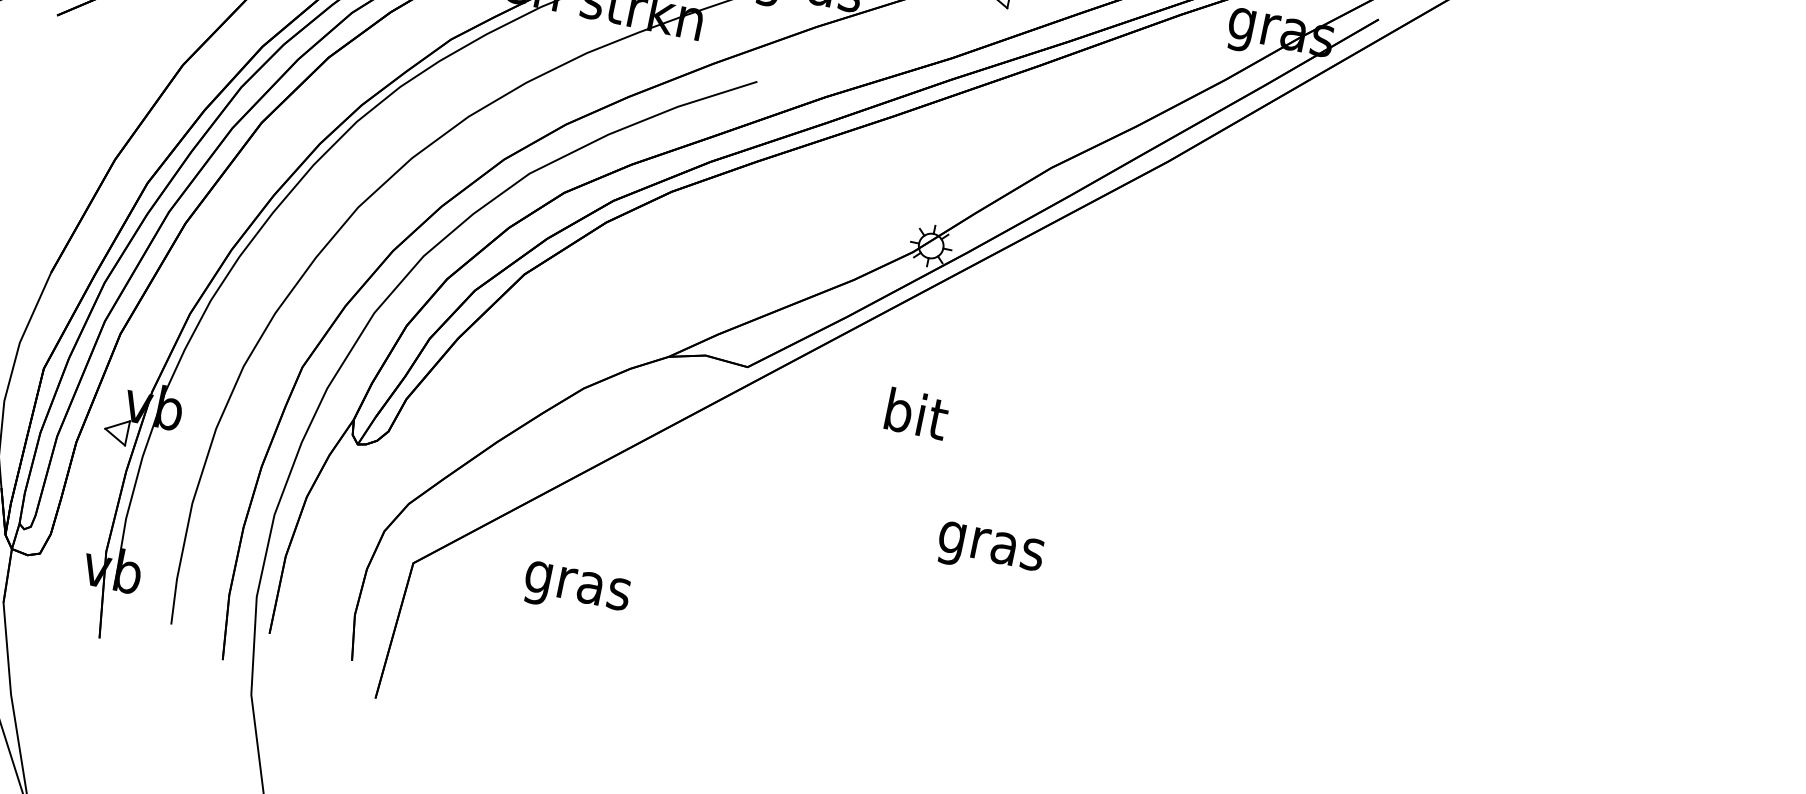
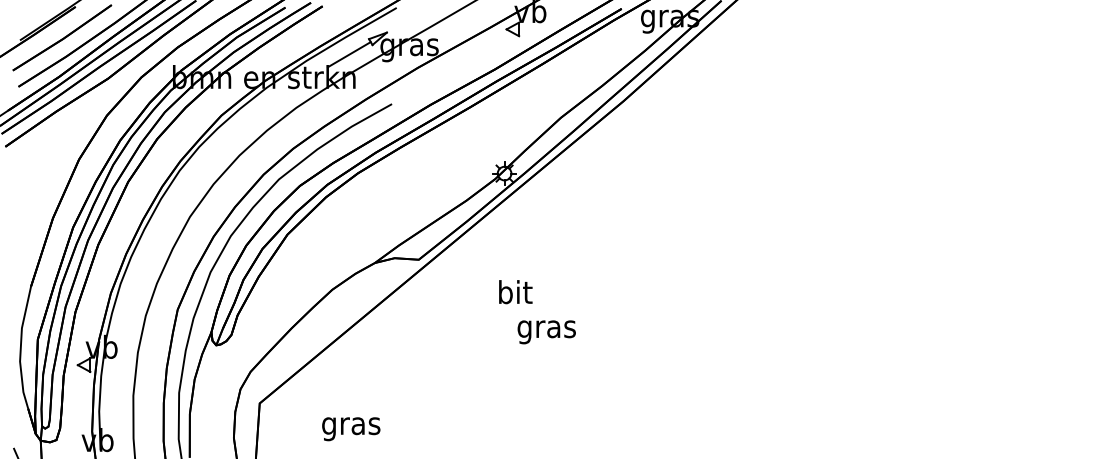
text: (916, 414) -> (515, 292), moved
text: (989, 551) -> (546, 332), moved
text: (576, 591) -> (351, 429), moved

